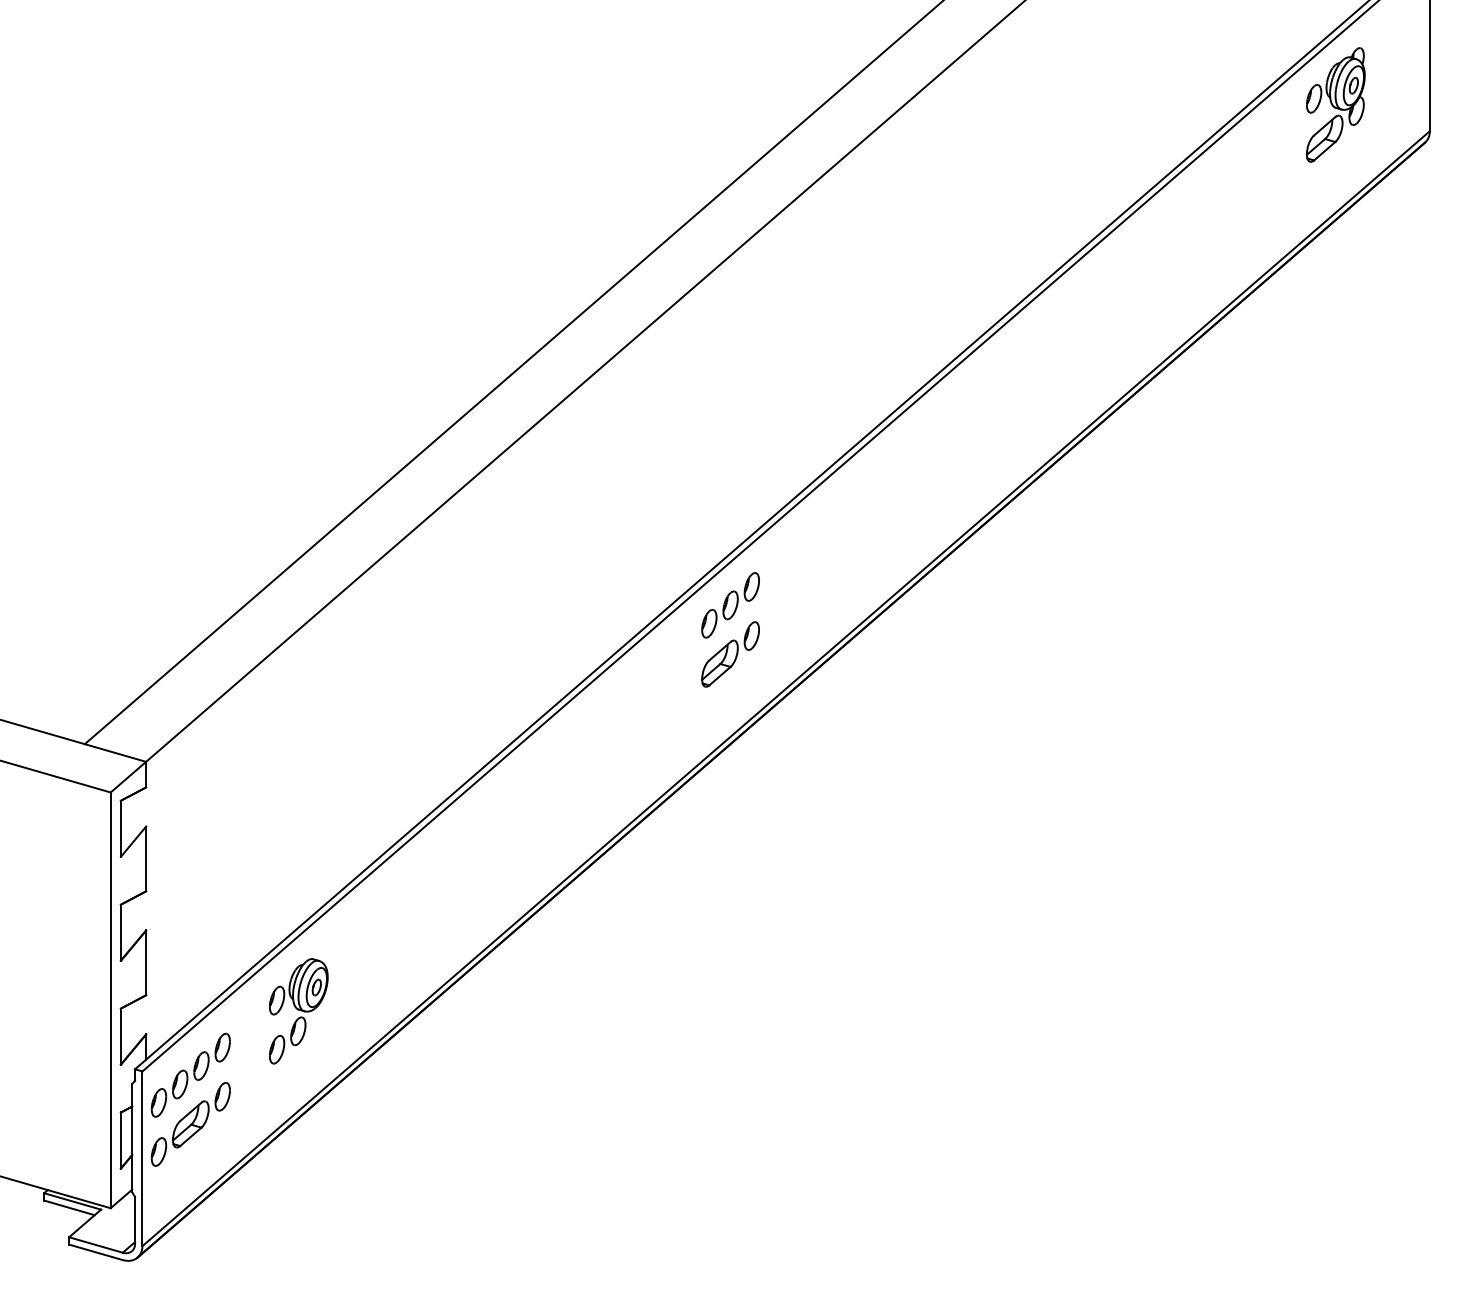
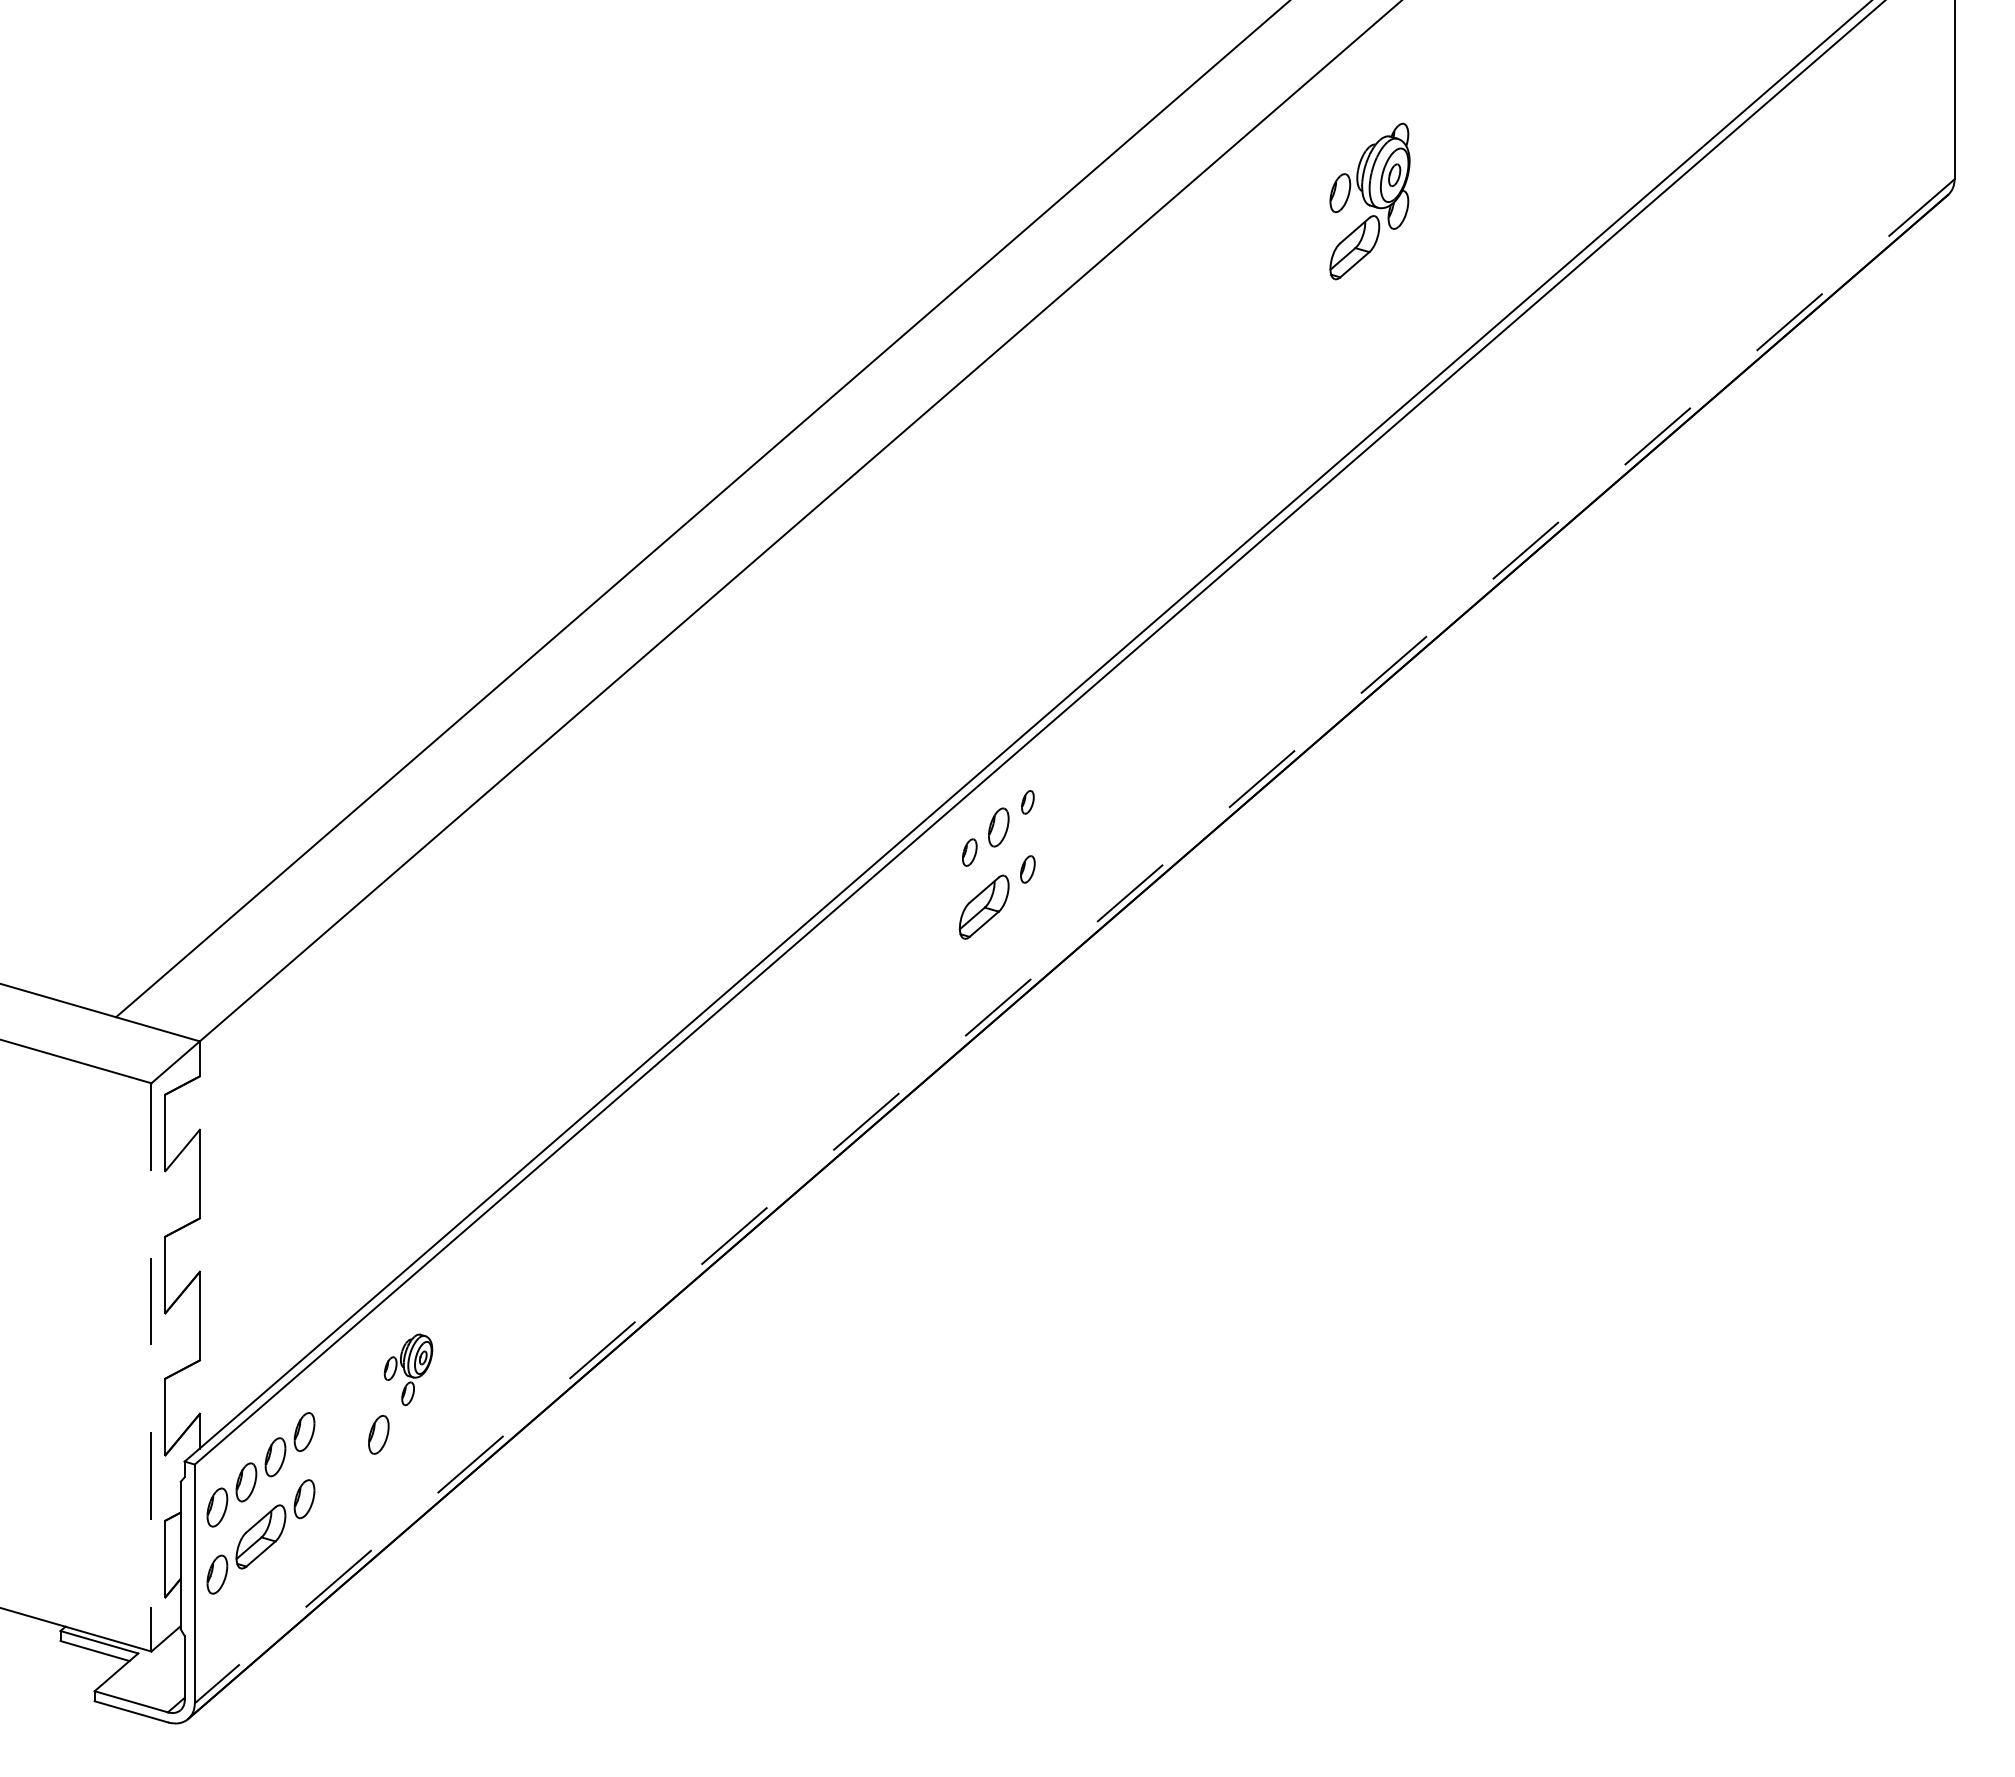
part: (1335, 104) -> (1369, 201), moved
part: (751, 587) -> (1027, 802), size x0.6
part: (709, 623) -> (969, 852), size x0.7
part: (751, 636) -> (1027, 869), size x0.7
line: (786, 688) -> (1074, 941), solid -> dashed
line: (110, 1000) -> (151, 1367), solid -> dashed
part: (298, 1001) -> (408, 1369), size x0.6

